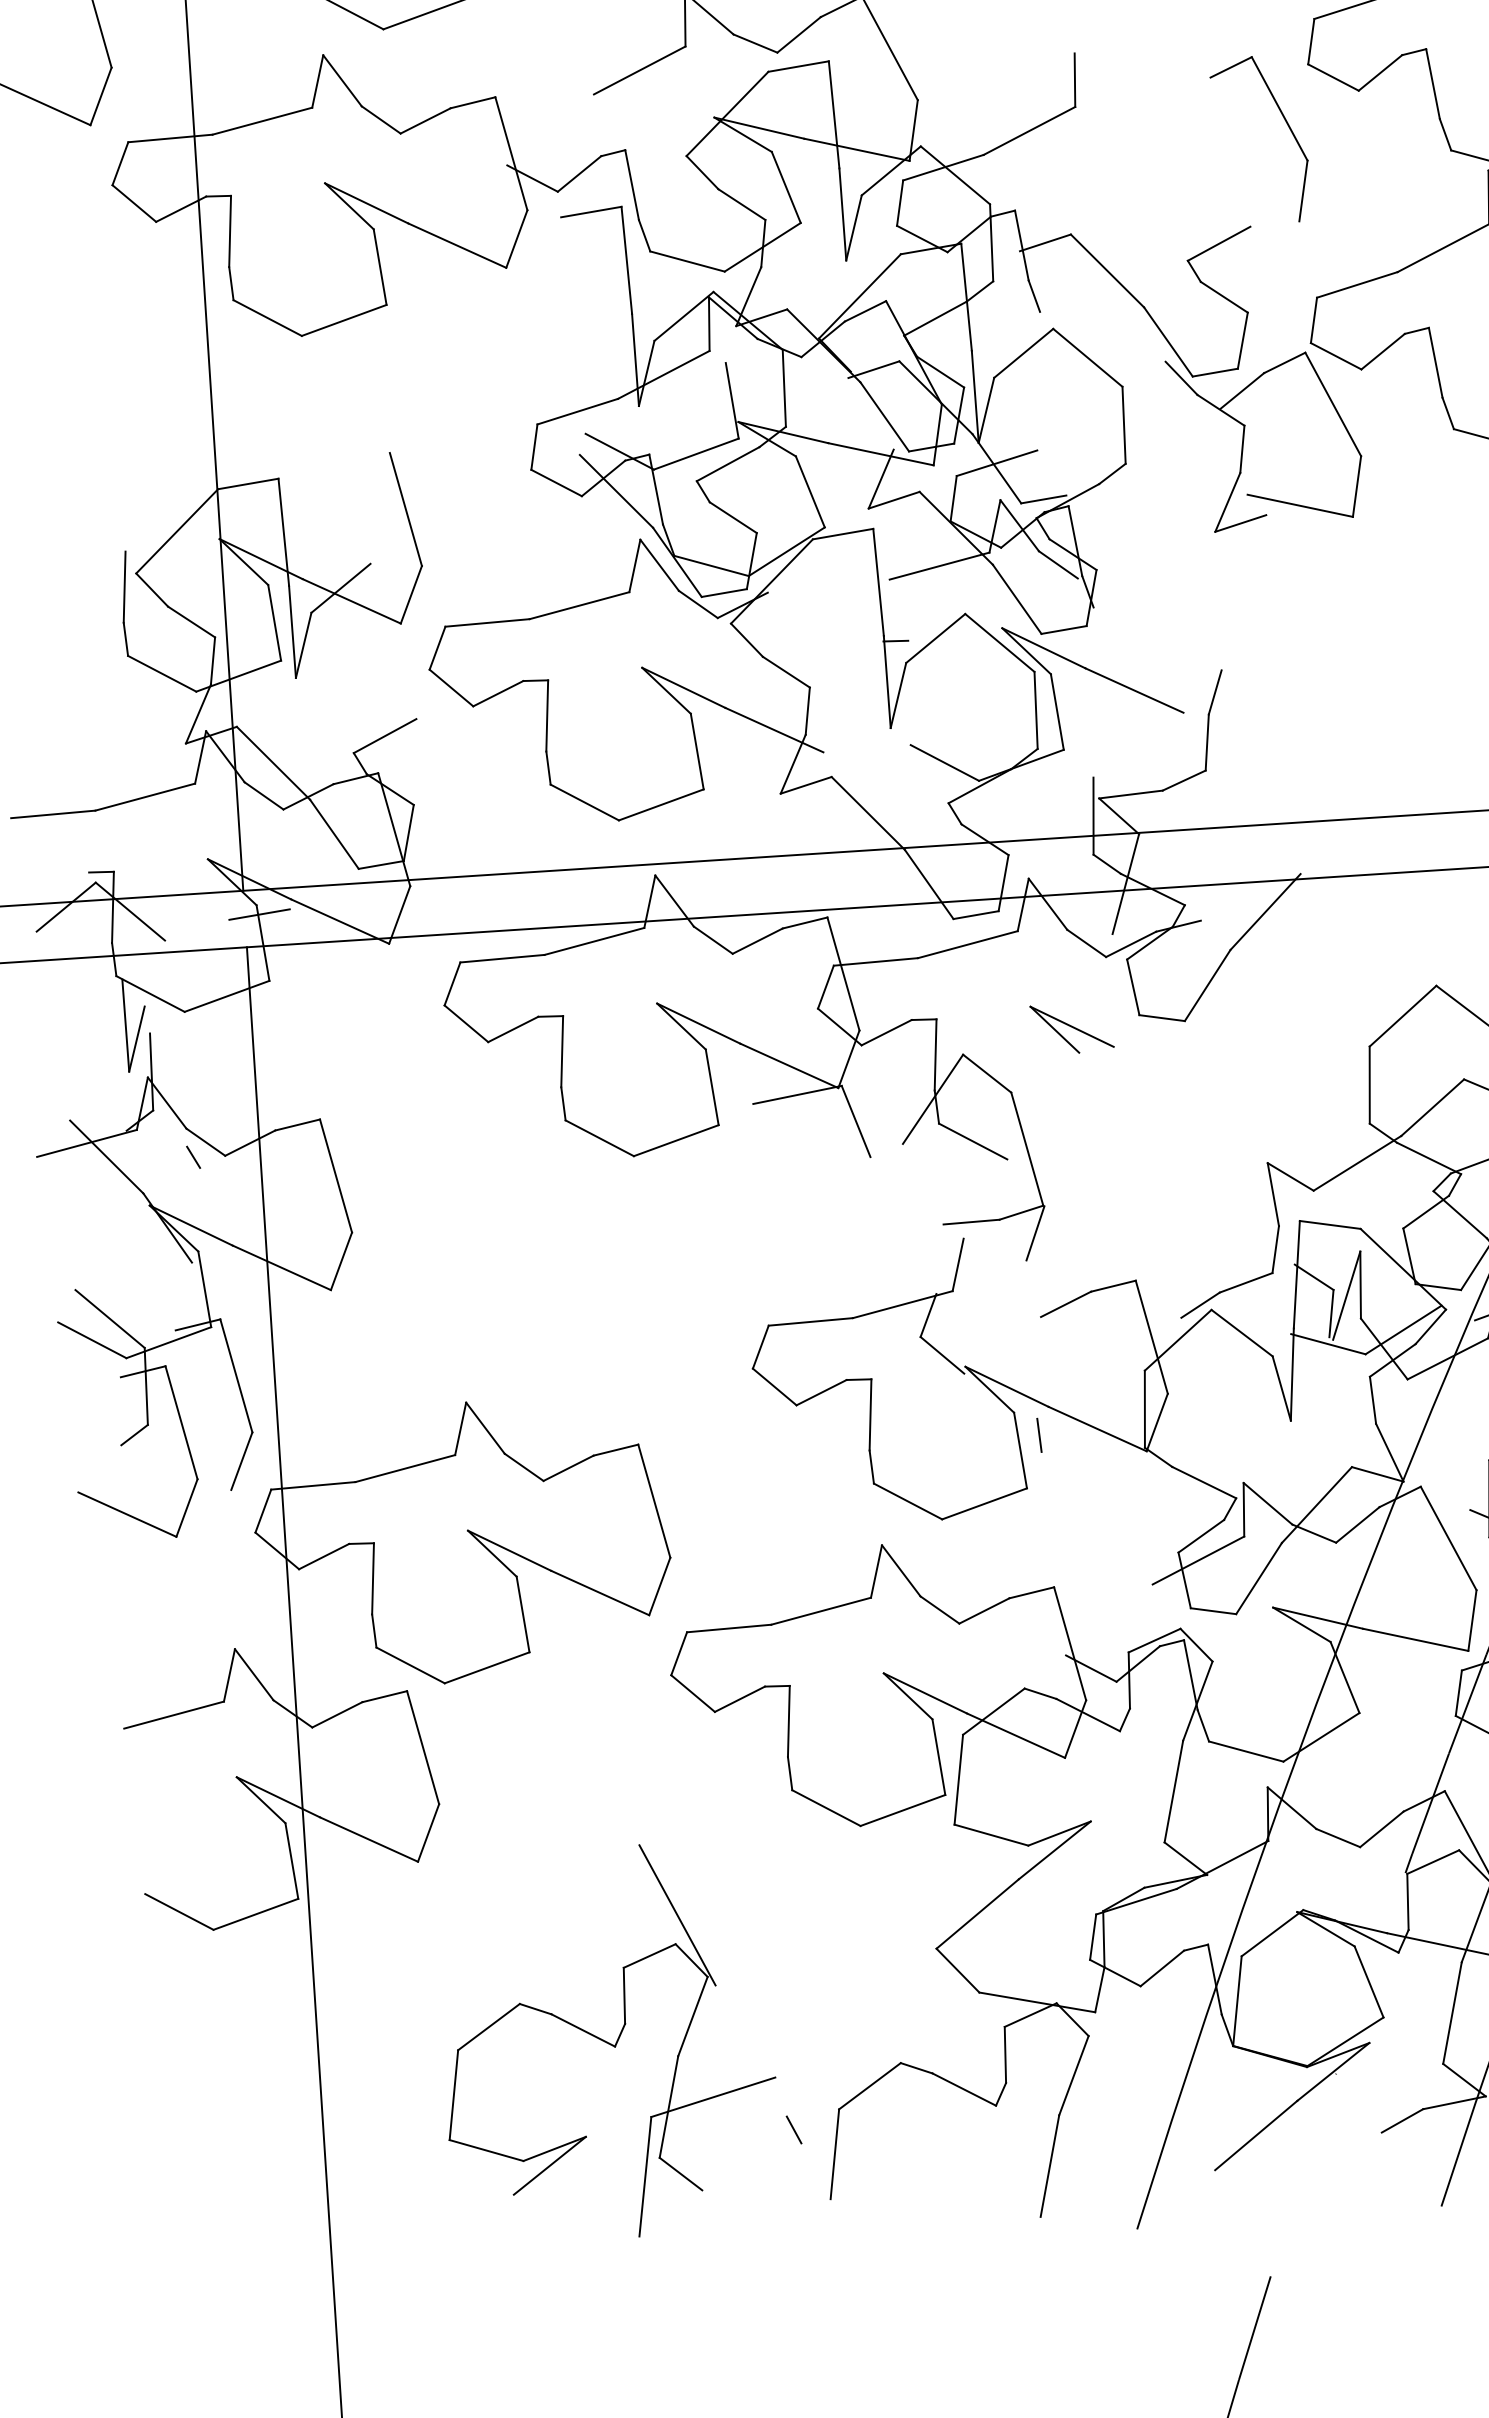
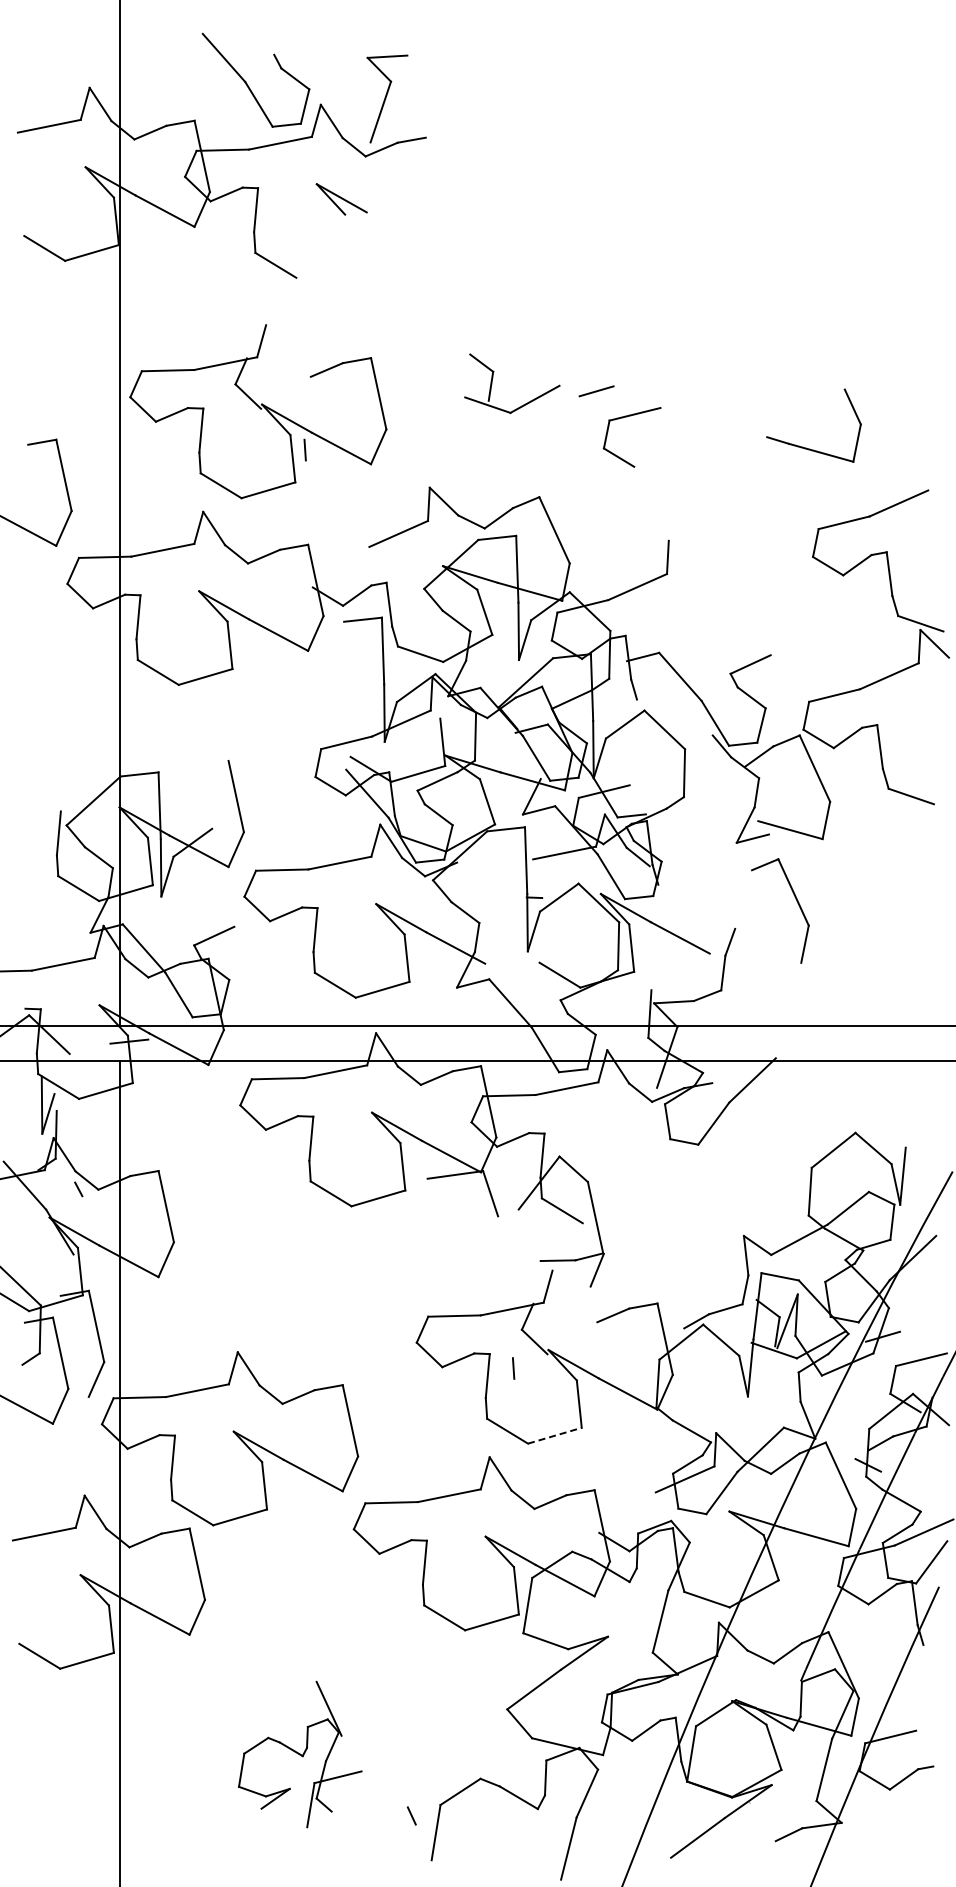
part: (1285, 123) -> (796, 901), moved
part: (1072, 1028) -> (628, 1144), removed
line: (1039, 1435) -> (513, 1368), moved
line: (985, 1503) -> (555, 1435), solid -> dashed
part: (608, 2042) -> (300, 1754), size x0.6

